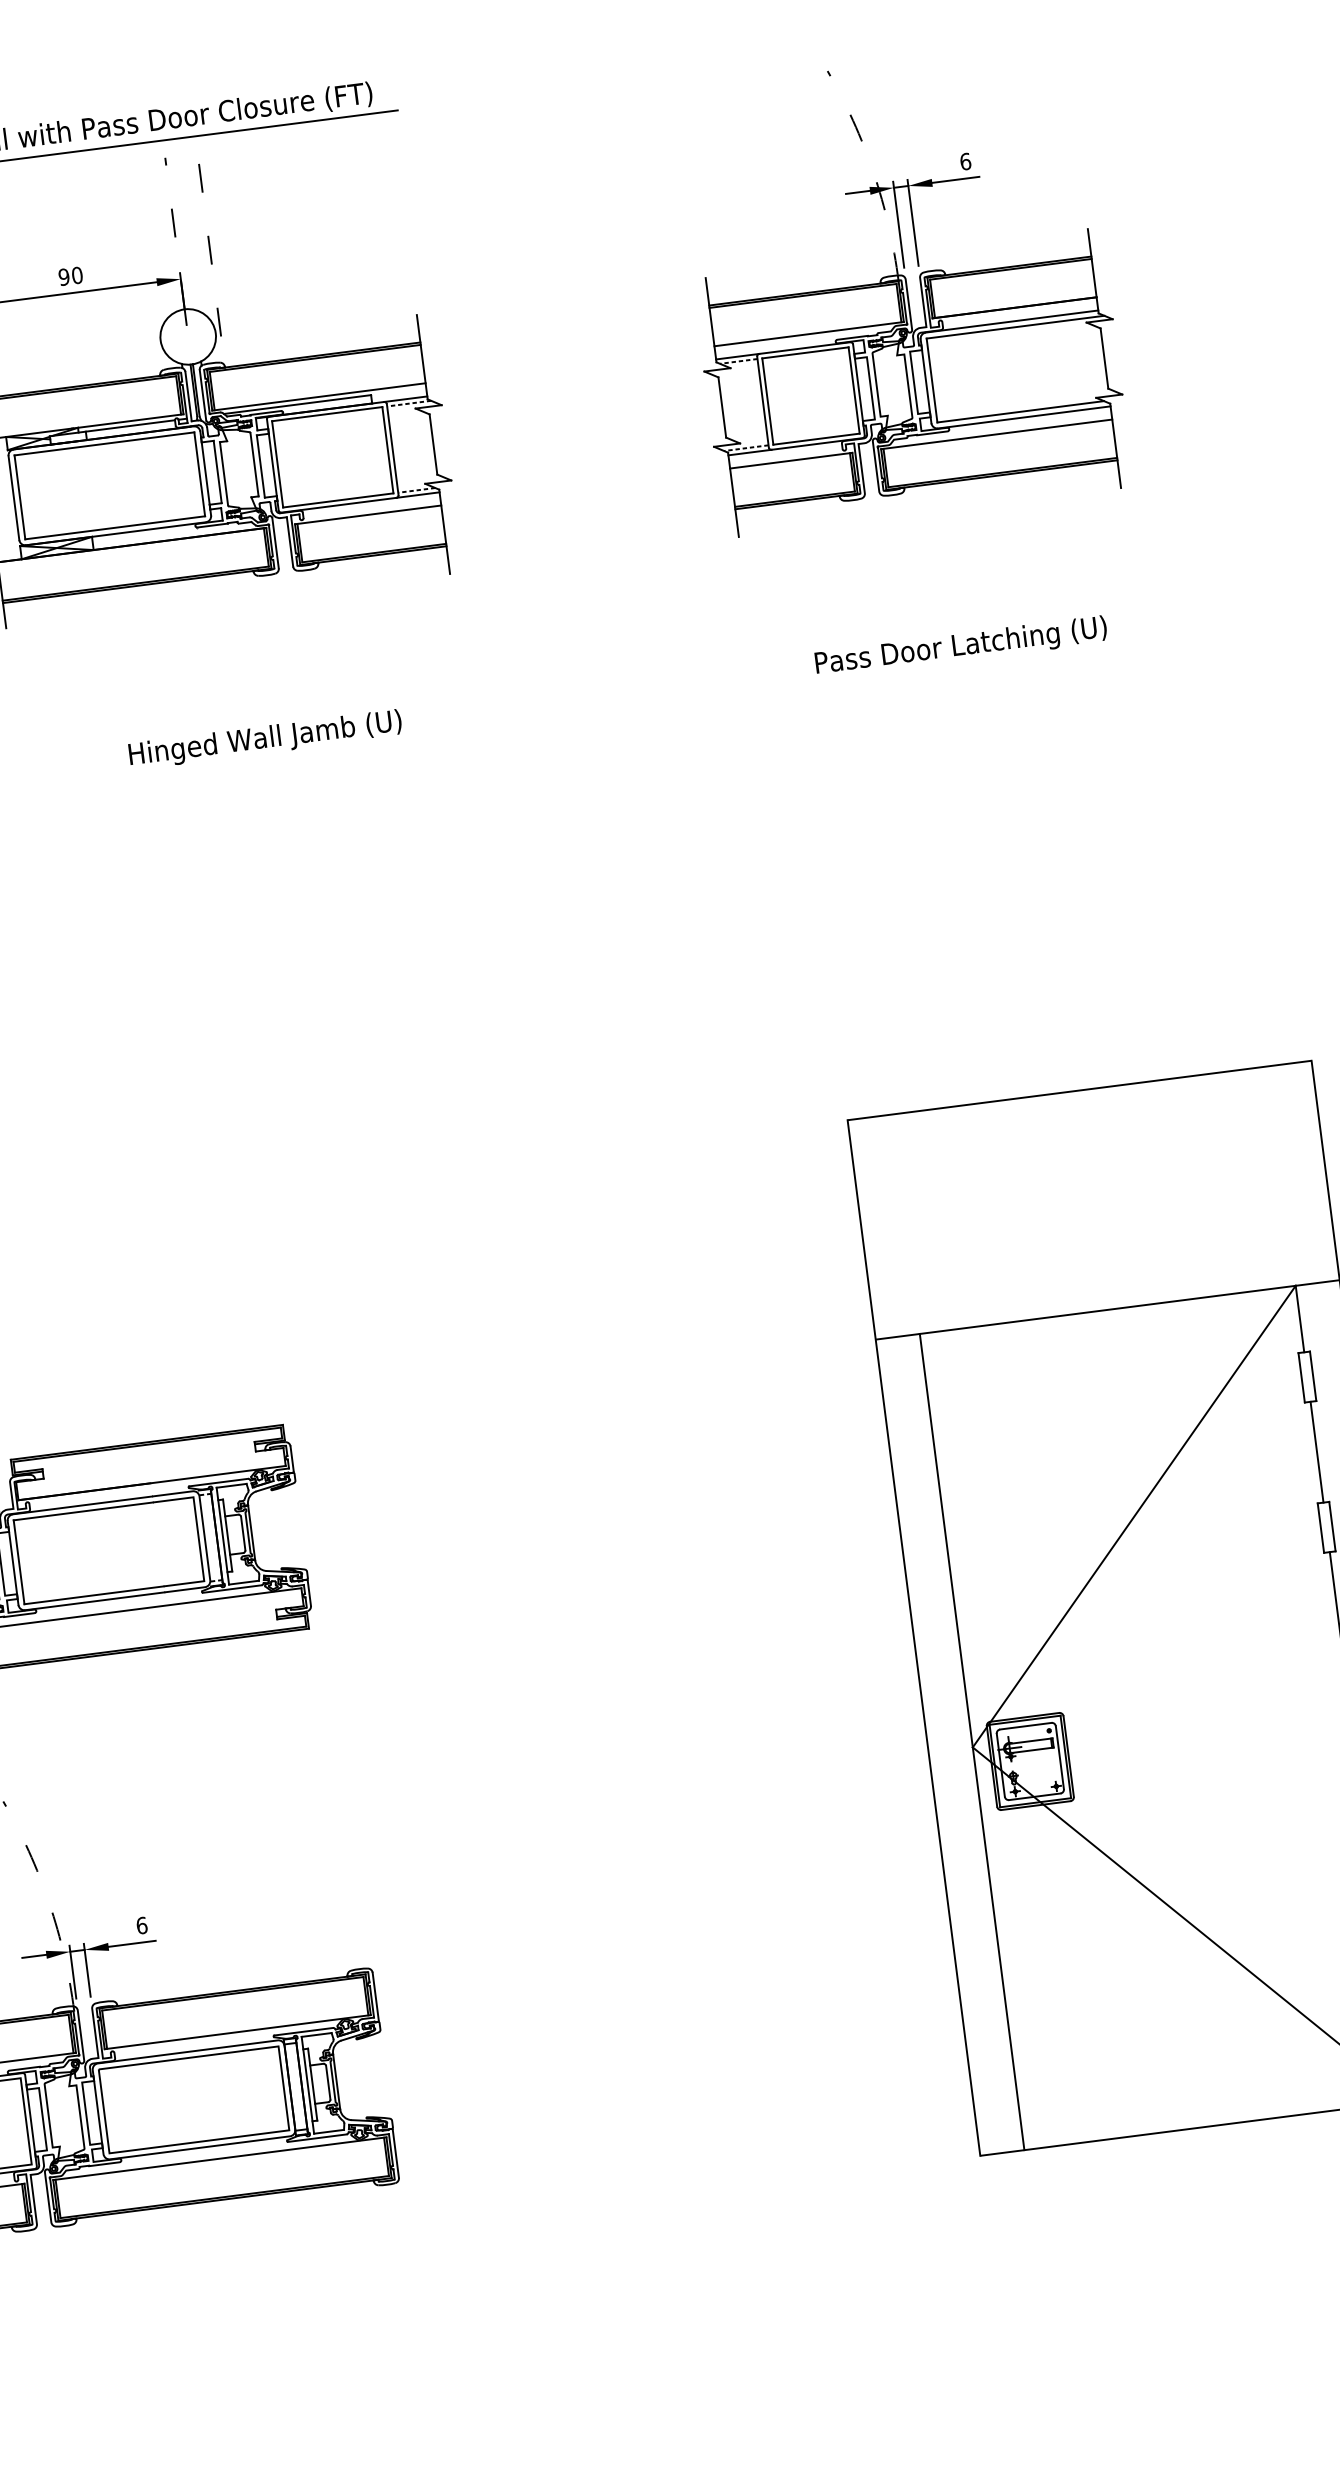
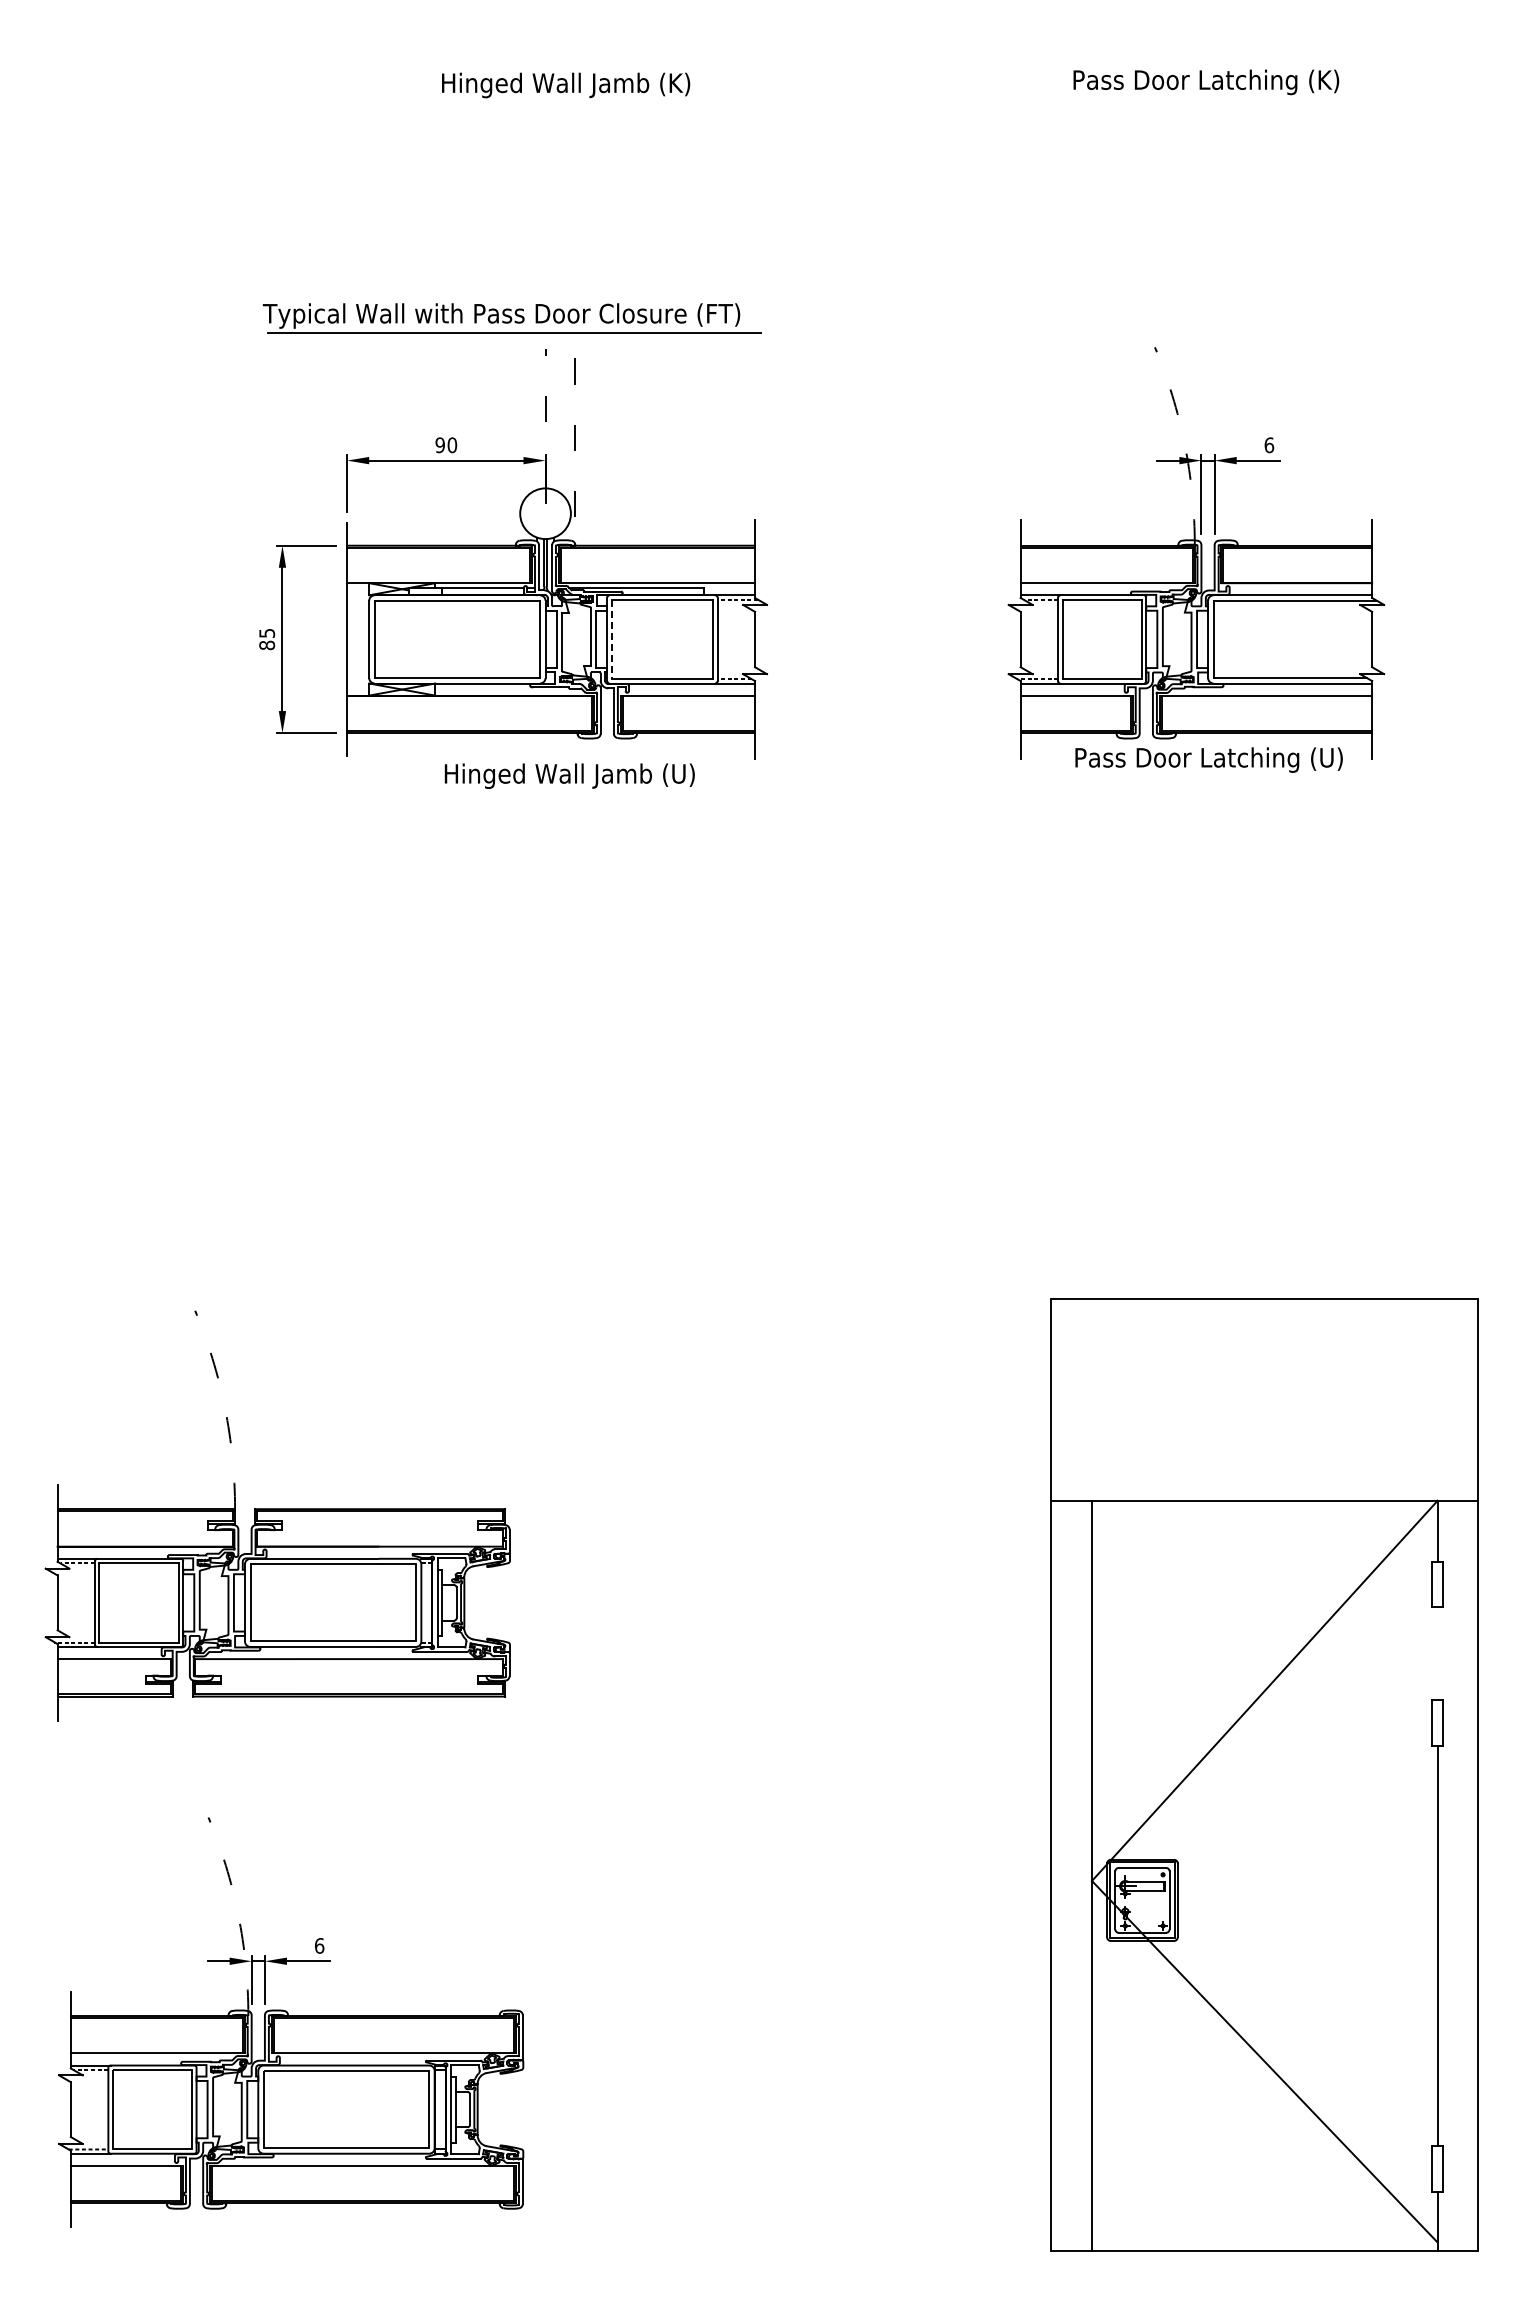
line: (277, 464) -> (611, 639), solid -> dashed
text: (960, 646) -> (1208, 759), moved
text: (265, 739) -> (569, 775), moved
line: (1316, 1451) -> (1437, 1653), removed

